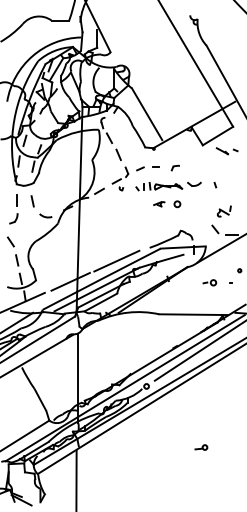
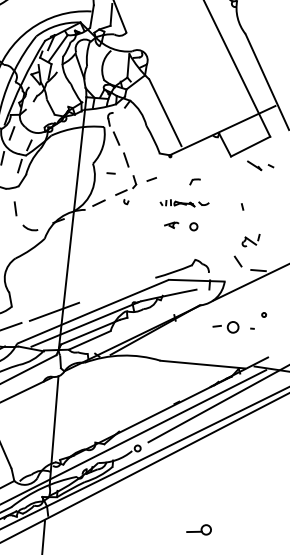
line: (155, 166) -> (110, 173), moved
part: (168, 186) -> (184, 203), size x0.6
line: (116, 260) -> (113, 290), removed
part: (209, 282) -> (225, 326), size x1.6
part: (201, 447) -> (199, 529), size x1.6

